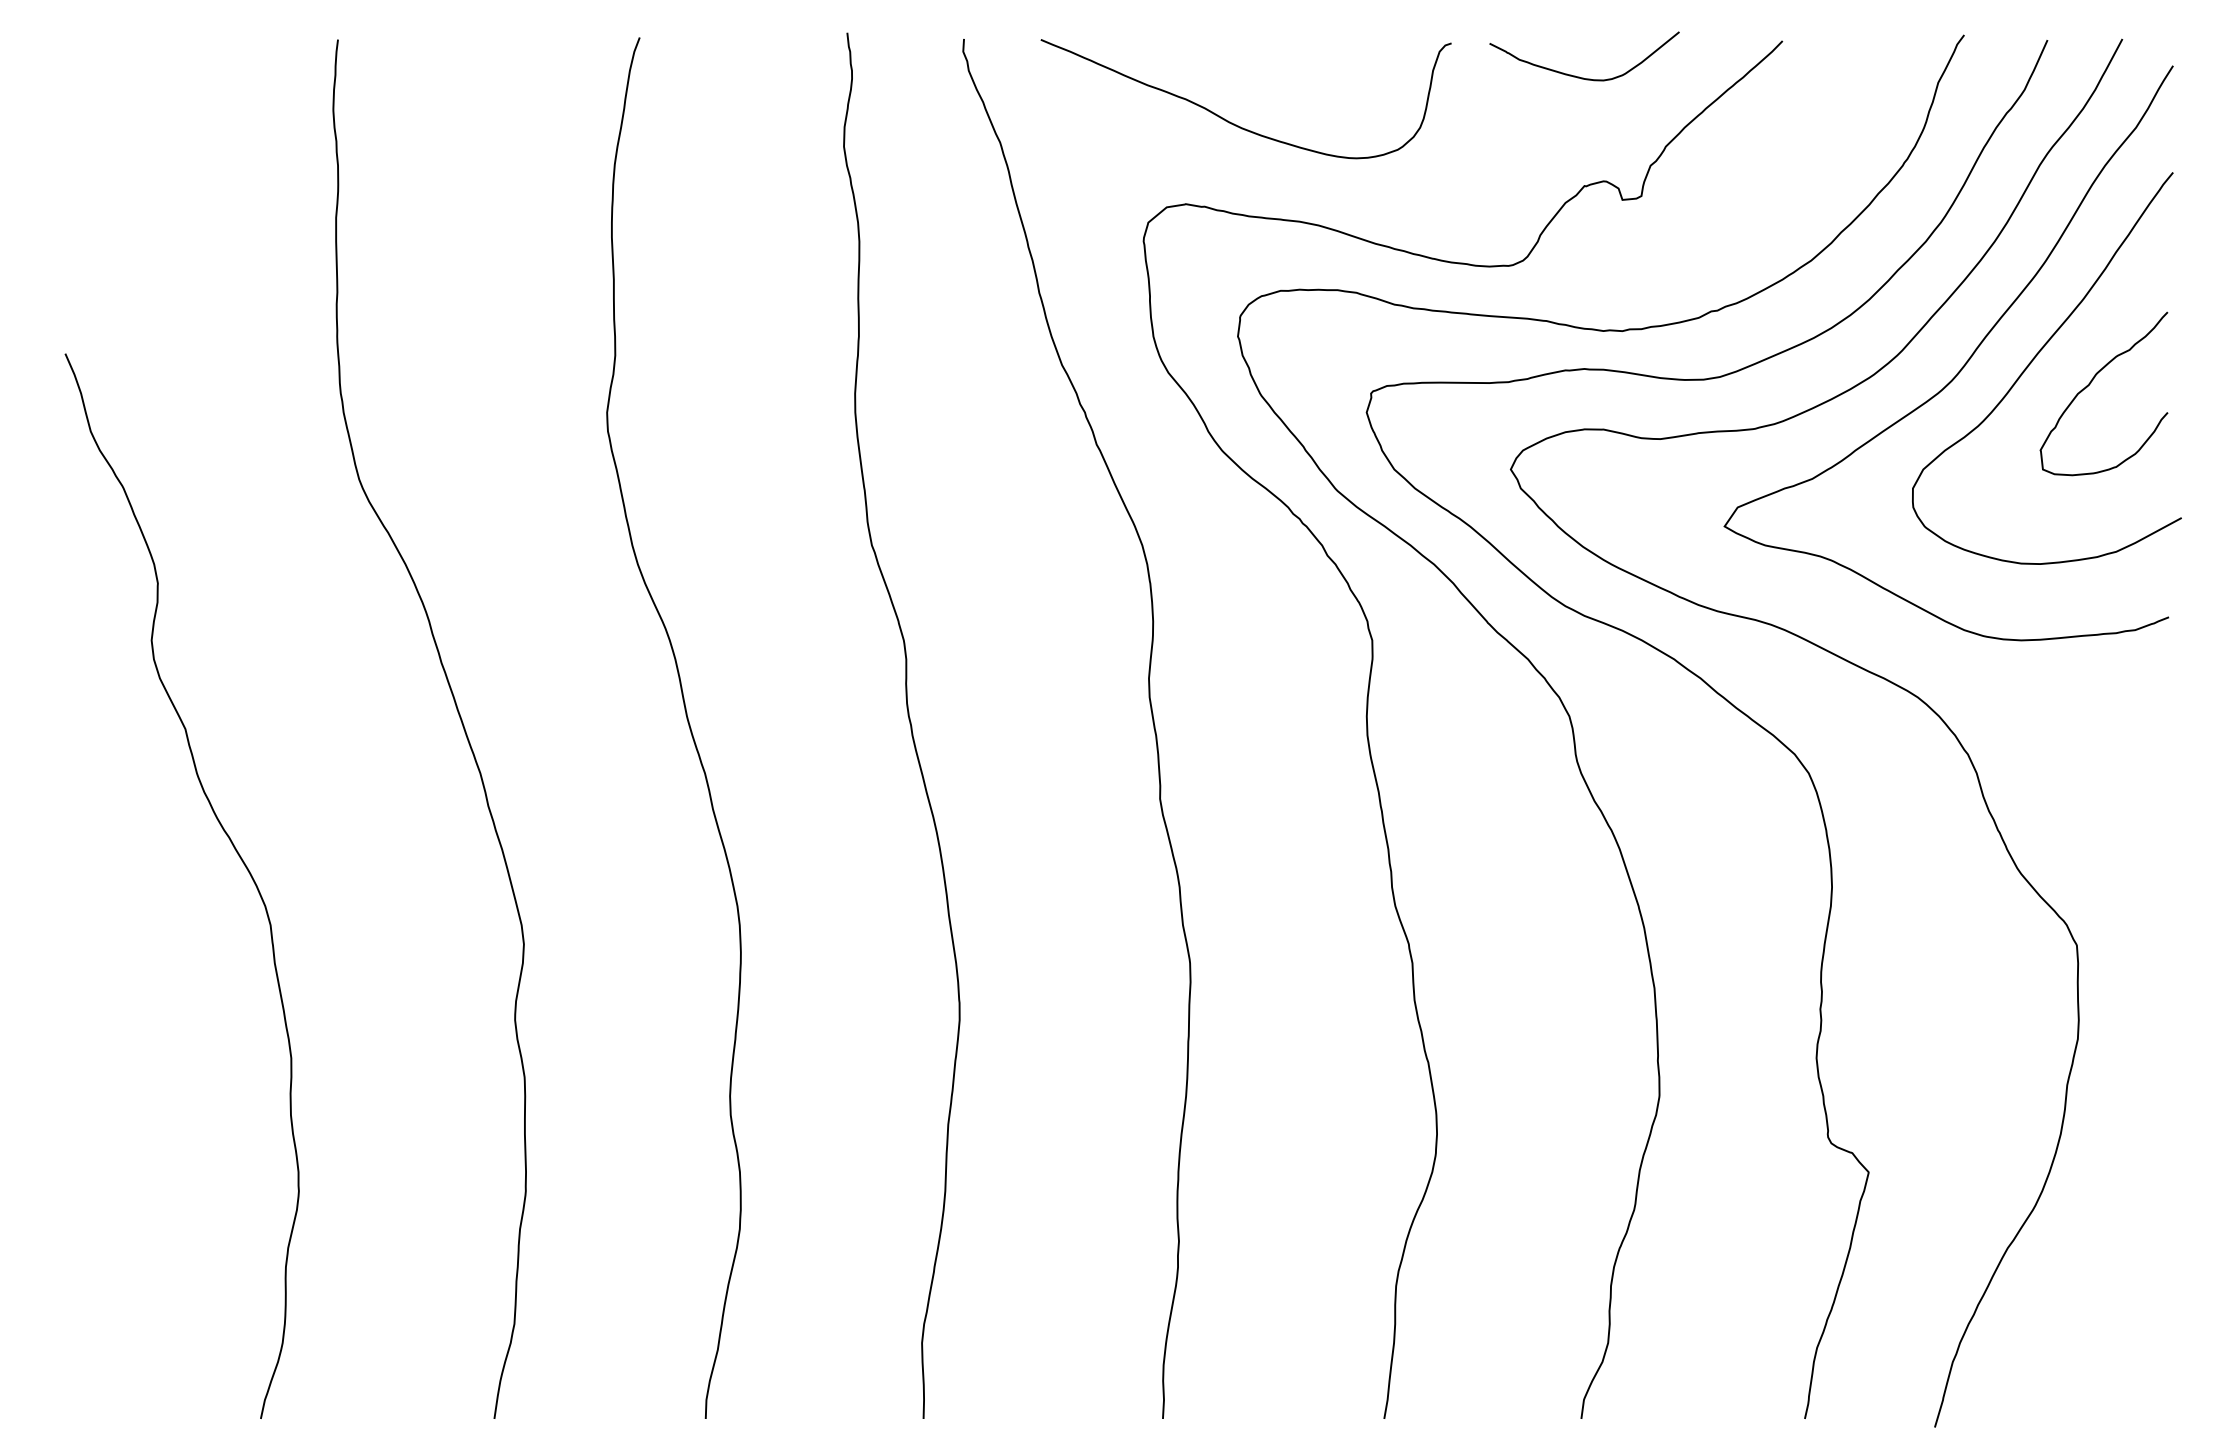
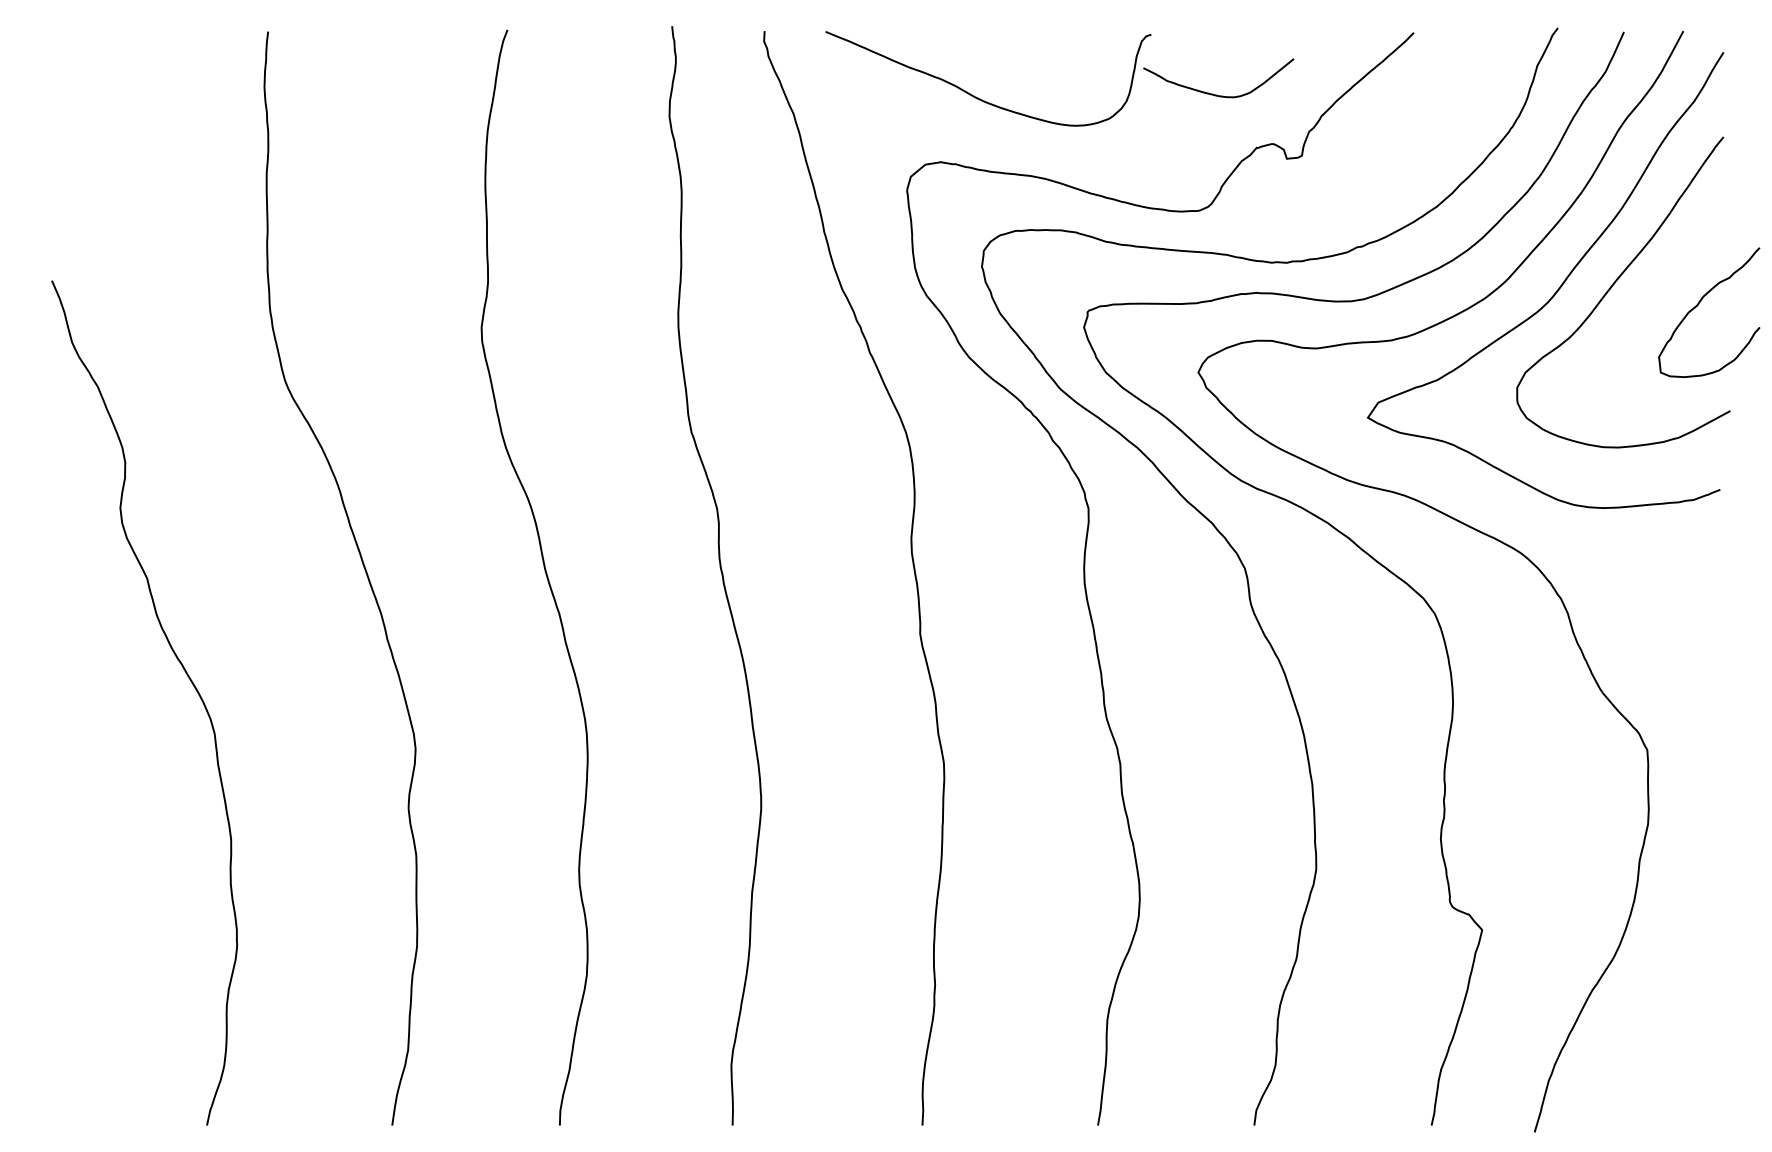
curve: (1579, 76) -> (1214, 94), moved
curve: (2091, 383) -> (1699, 304), moved

